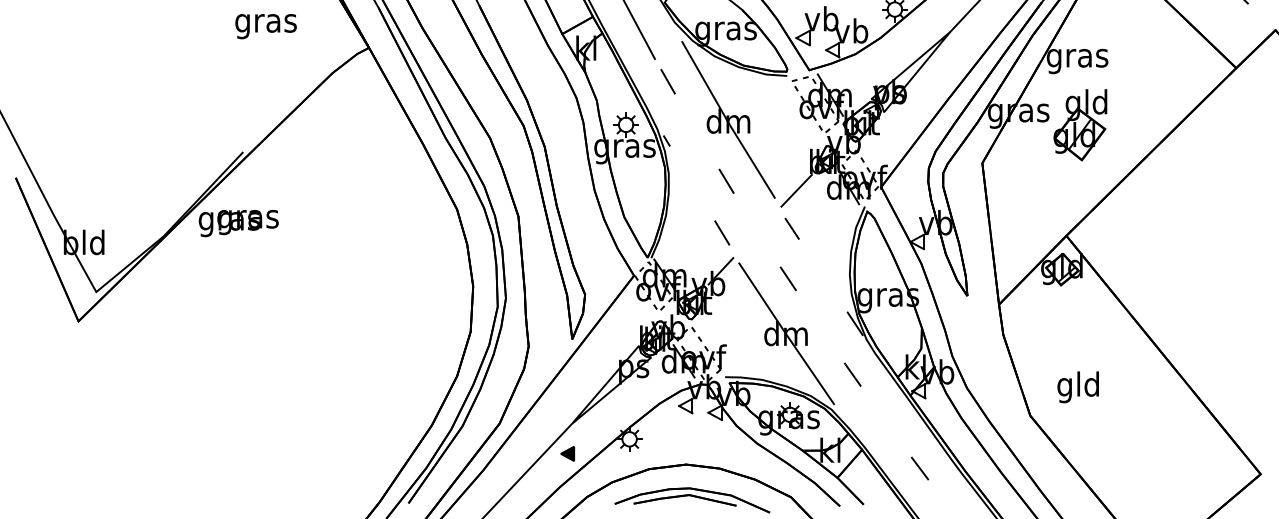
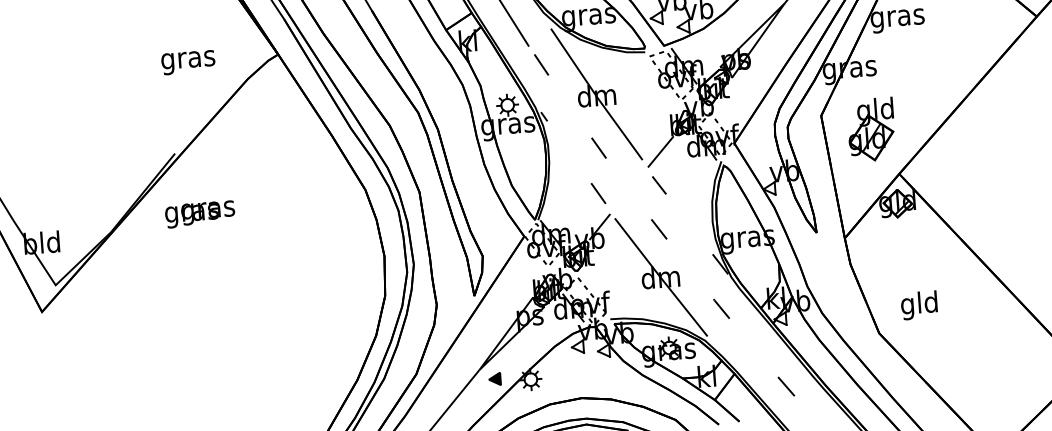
text: (265, 26) -> (187, 62), moved
part: (1080, 125) -> (871, 130), moved
text: (238, 223) -> (199, 214), moved
part: (567, 453) -> (494, 378), moved

